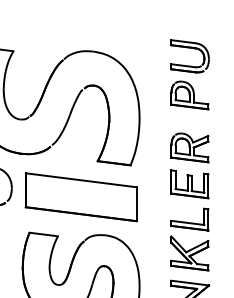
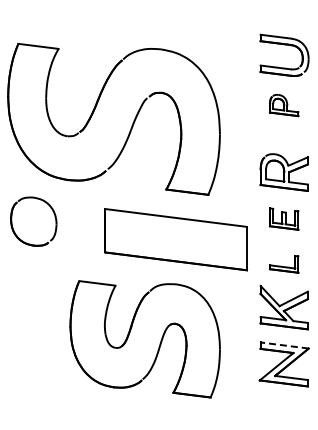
part: (189, 95) -> (283, 105), size x0.6
part: (189, 183) -> (283, 218), size x0.6
part: (80, 197) -> (175, 239), moved
part: (189, 219) -> (283, 264), size x0.6
line: (190, 283) -> (284, 345), solid -> dashed

